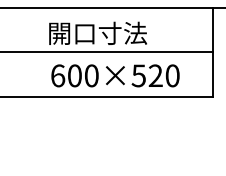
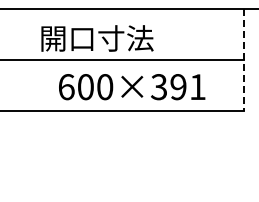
text: (98, 33) -> (97, 38), moved
line: (212, 52) -> (243, 60), solid -> dashed
text: (155, 76) -> (178, 87), 600×520 -> 600×391

